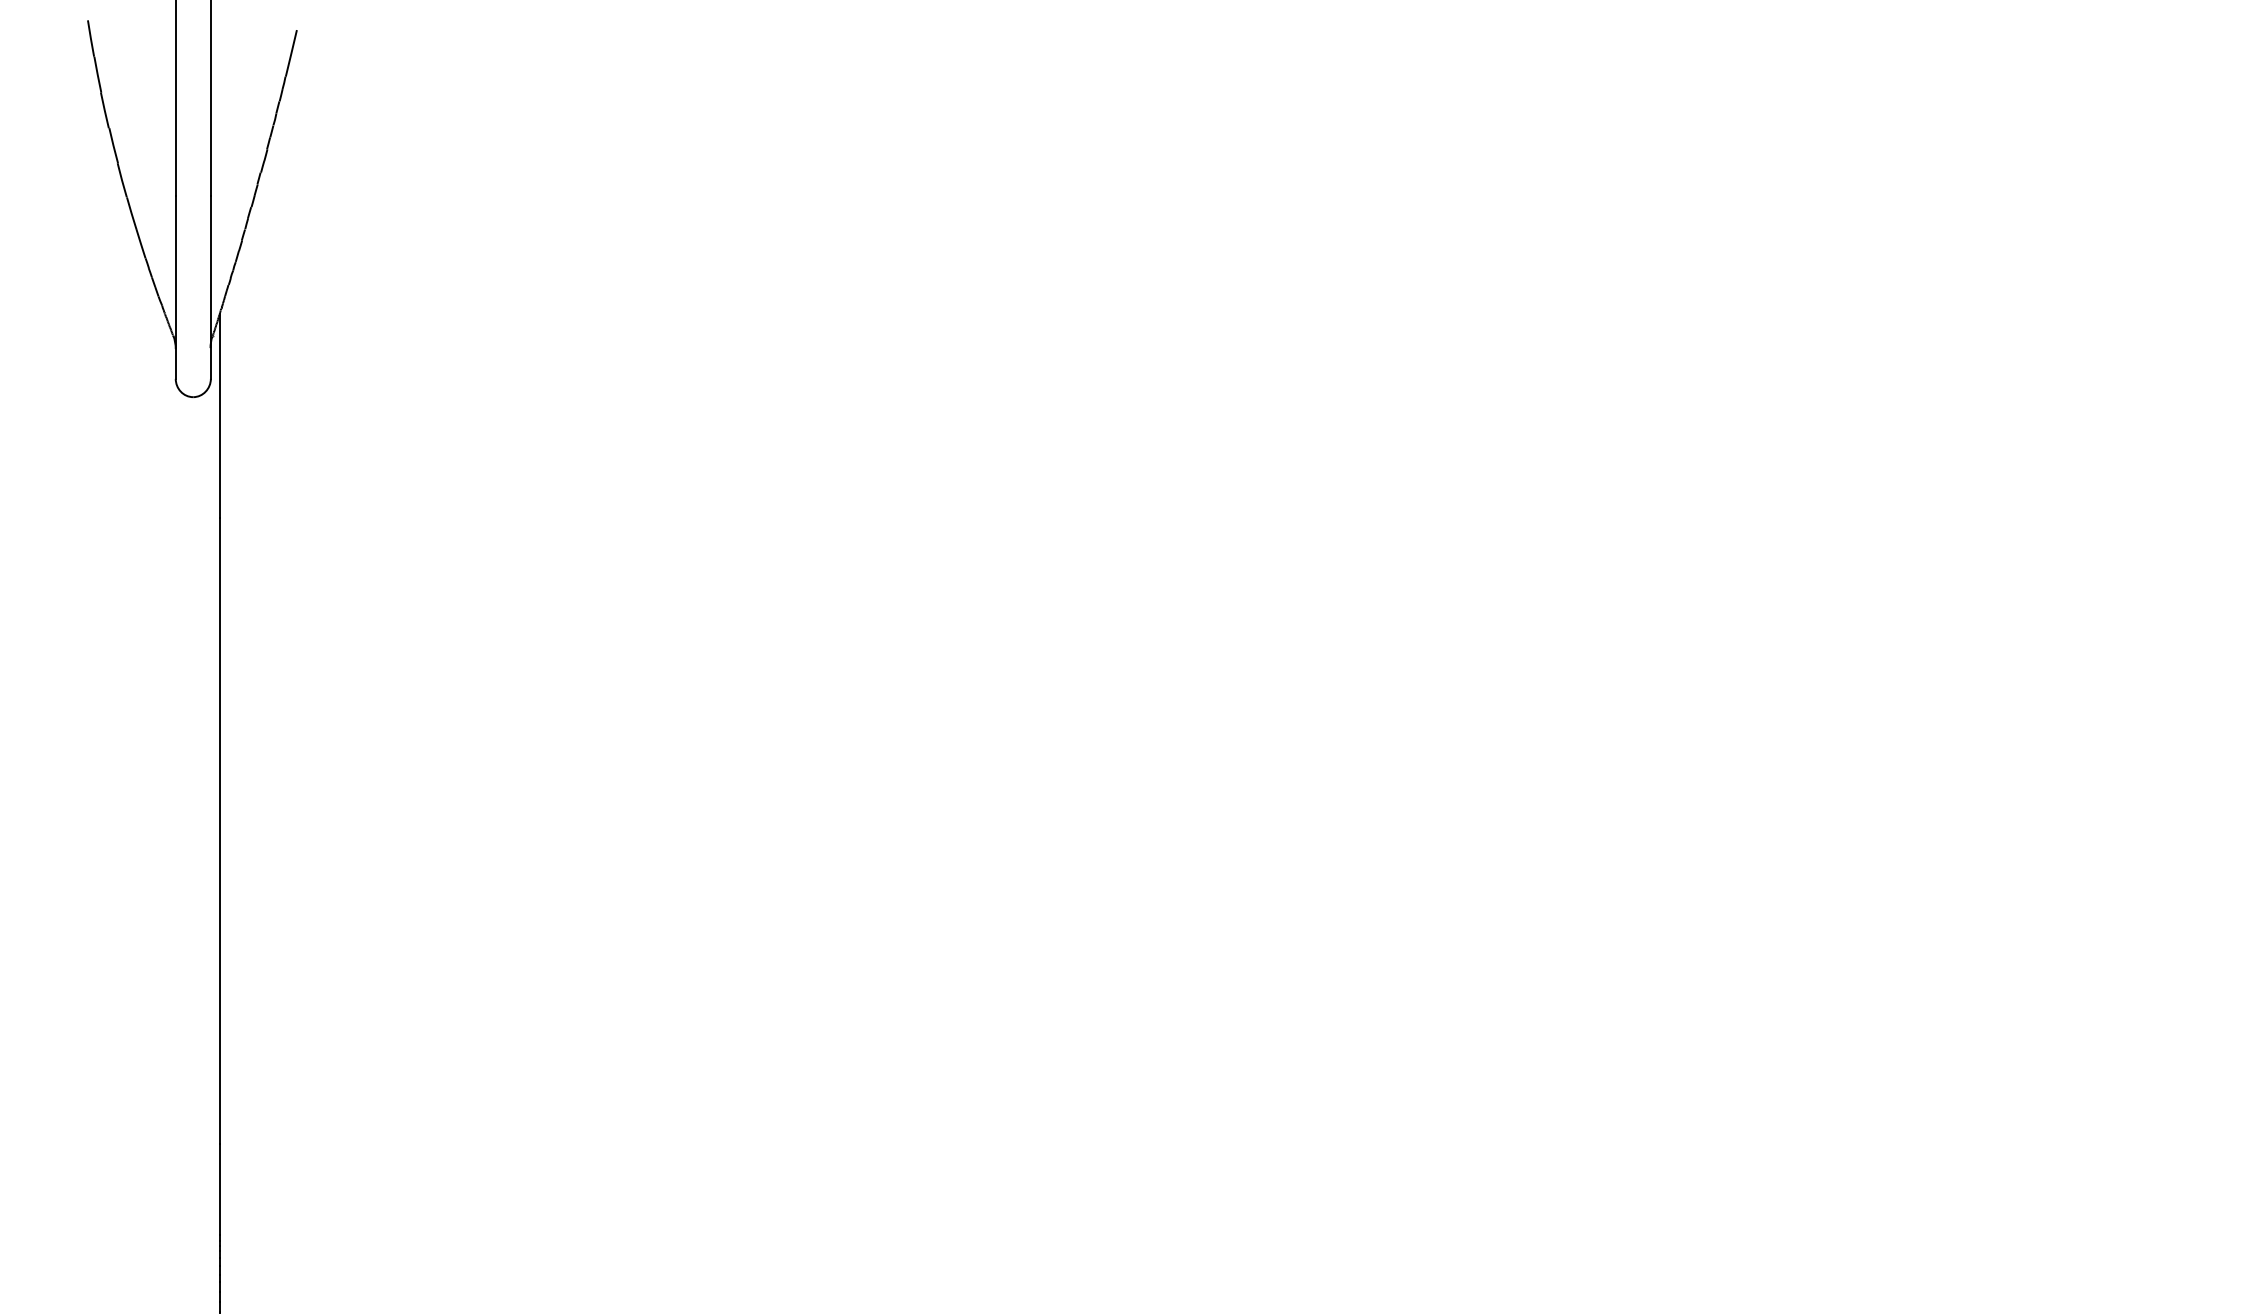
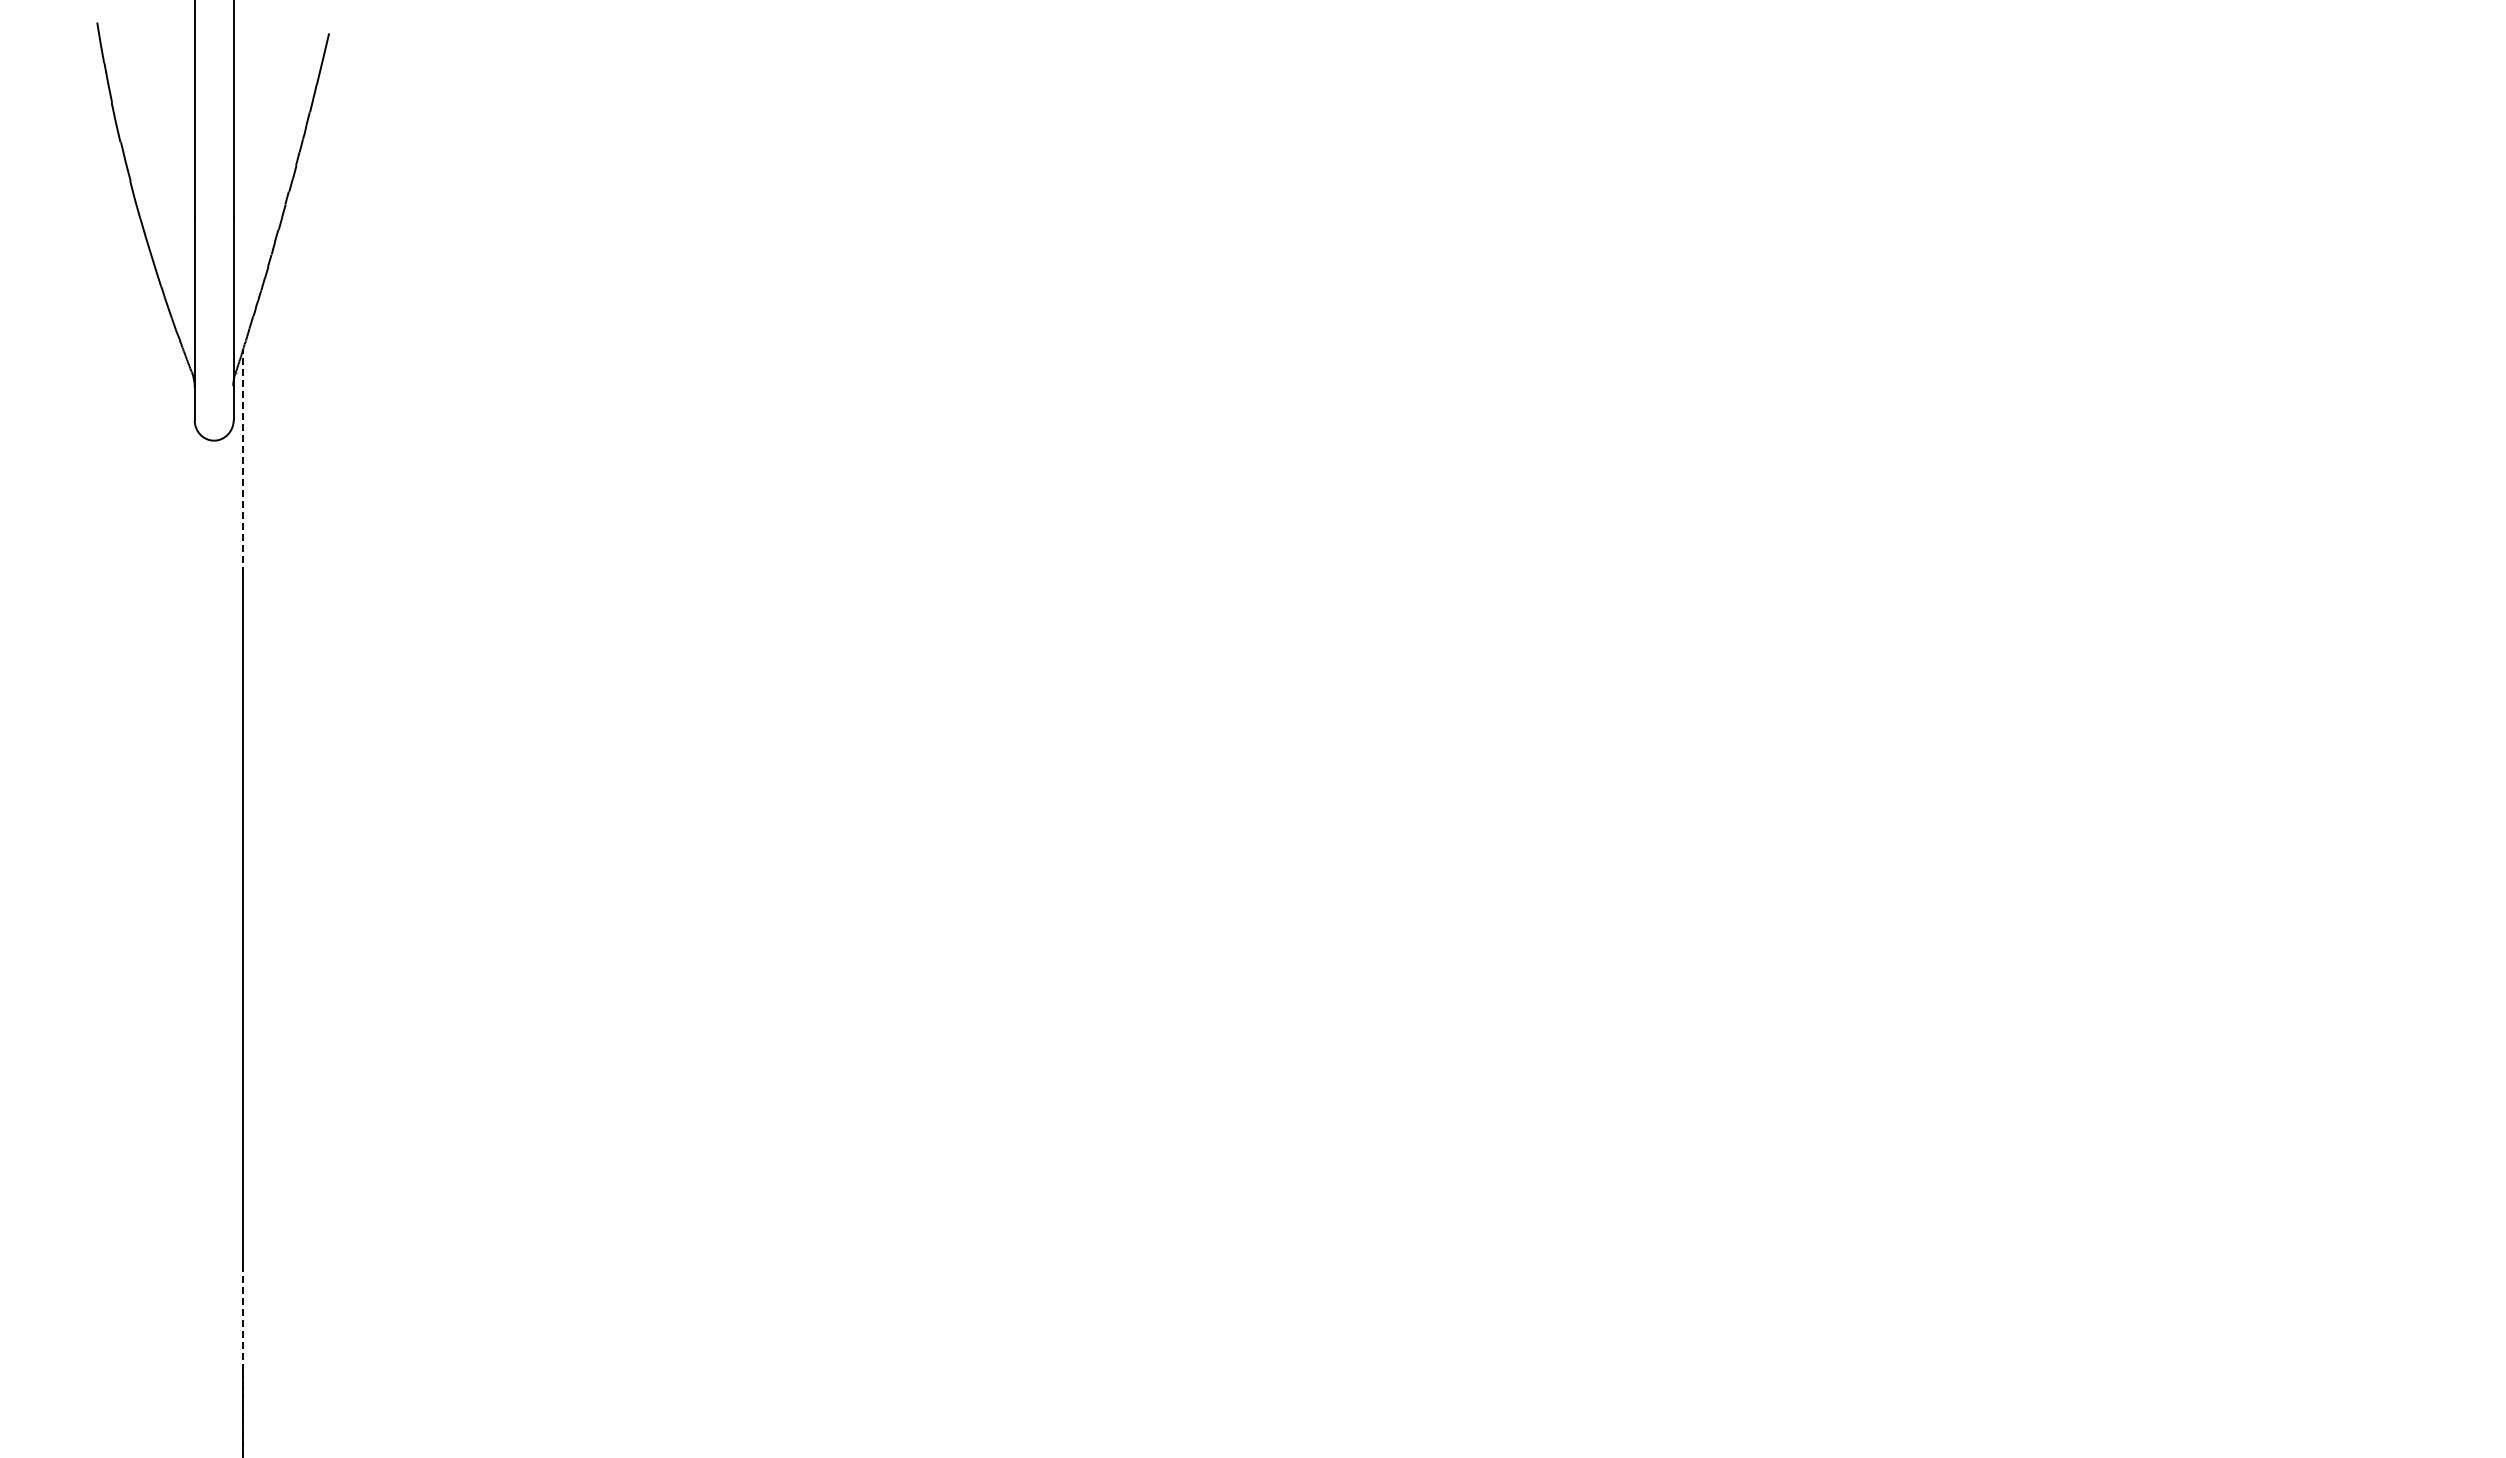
line: (219, 415) -> (243, 461), solid -> dashed
line: (219, 1190) -> (243, 1320), solid -> dashed

